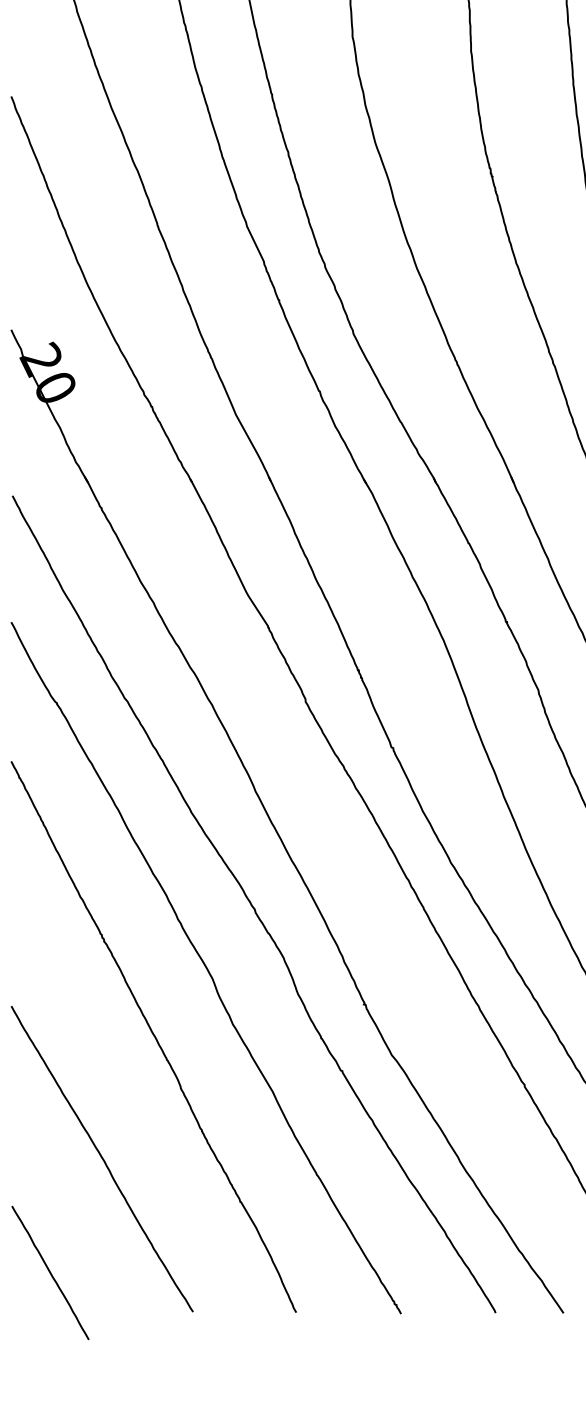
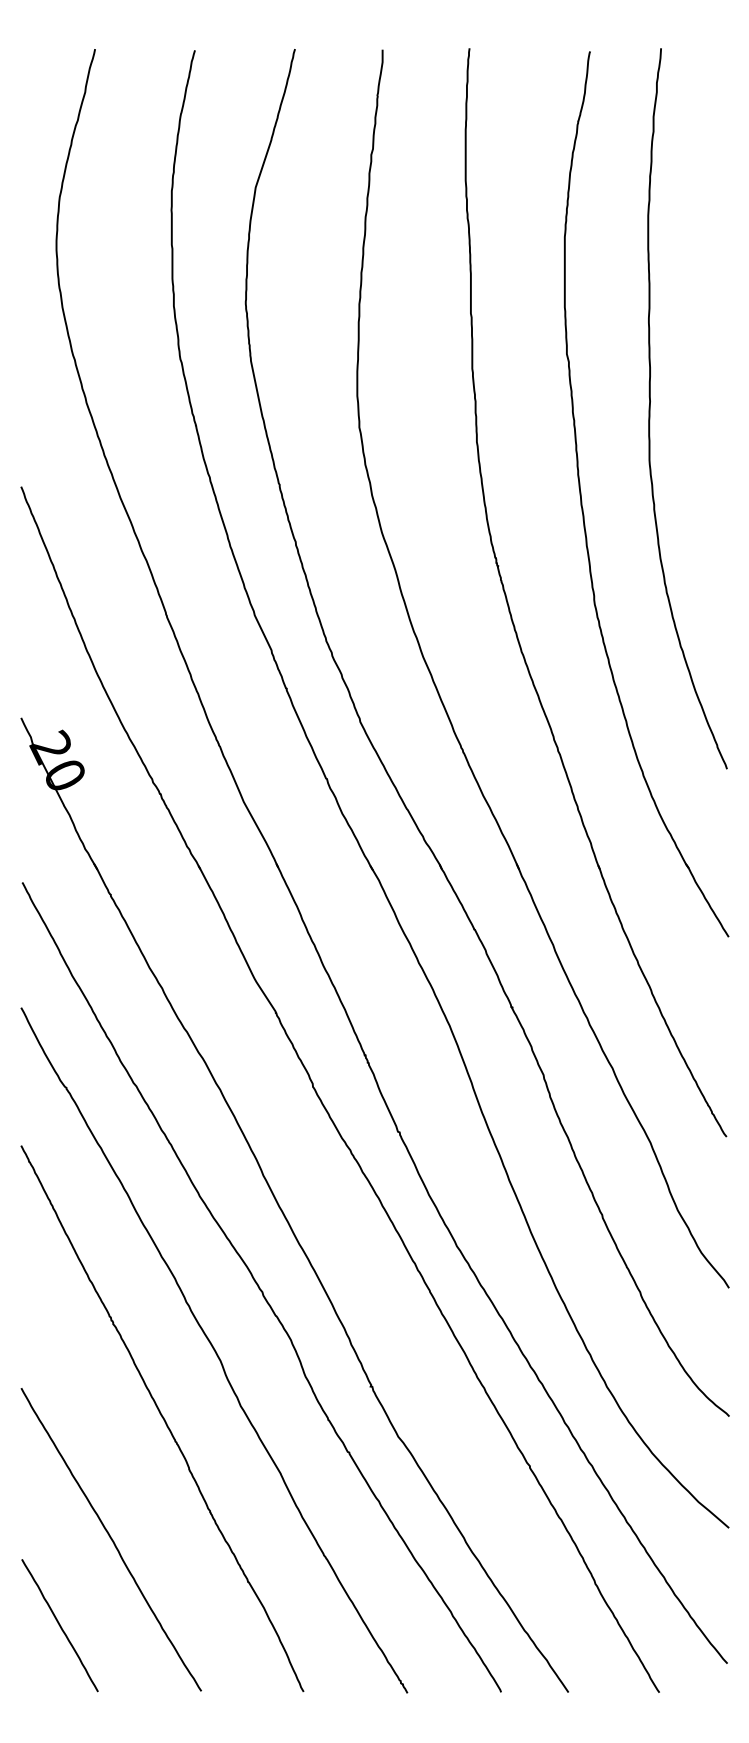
line: (49, 1272) -> (59, 1625), moved

